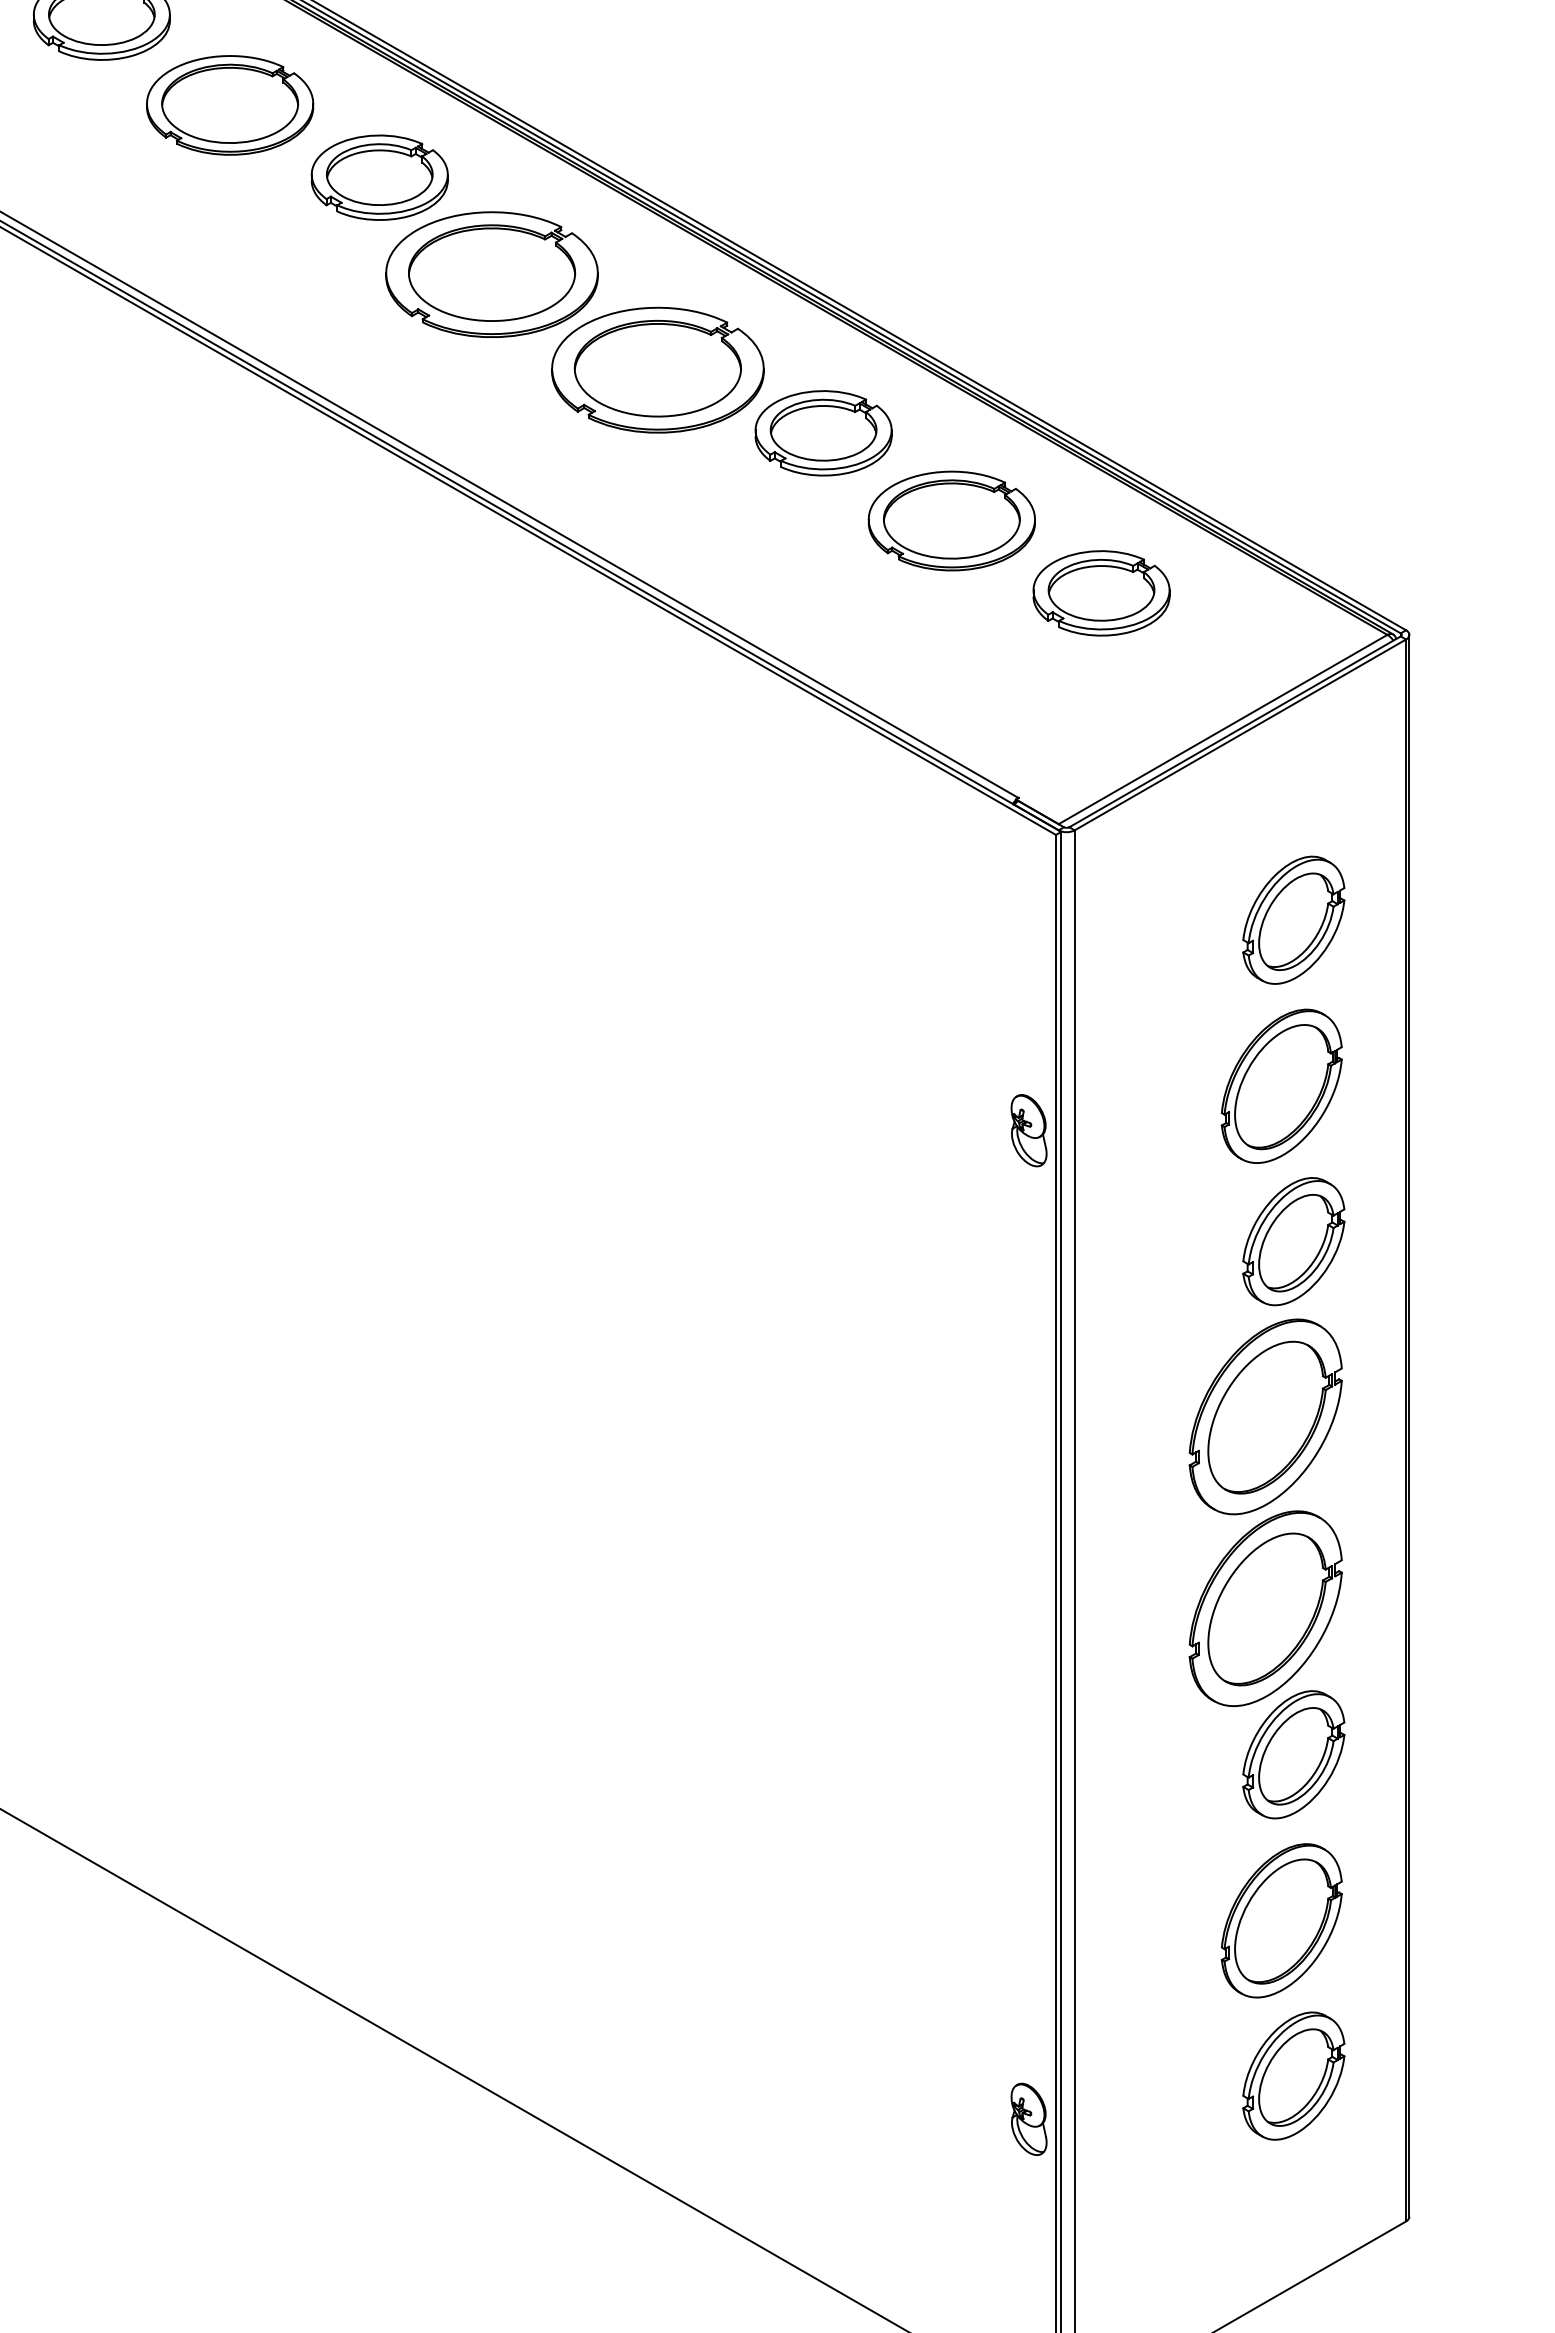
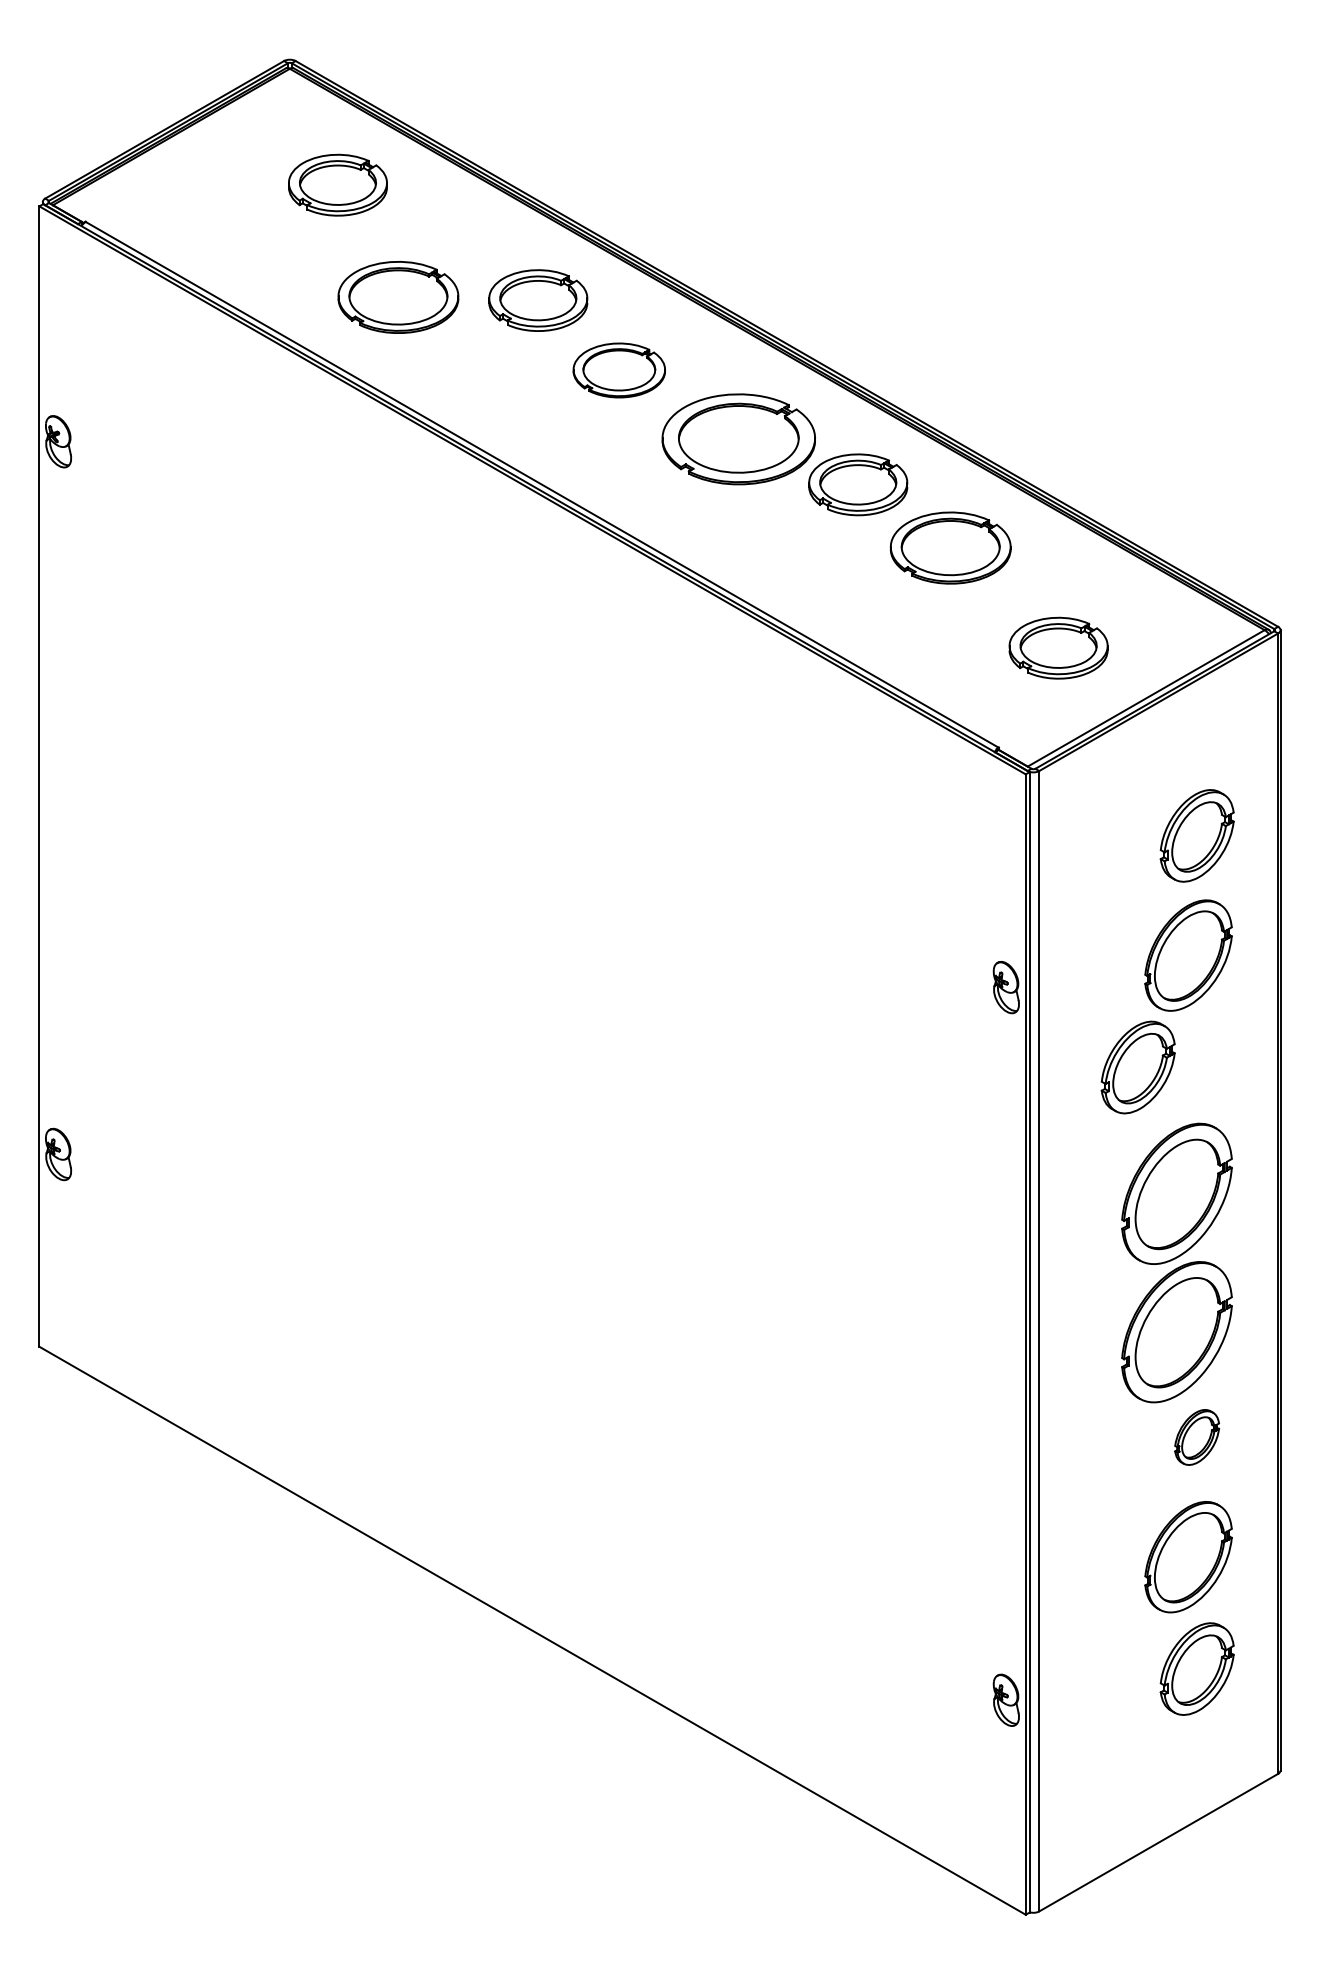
part: (230, 105) -> (398, 297), moved
part: (492, 274) -> (619, 370), size x0.6
part: (1101, 592) -> (1058, 647), moved
part: (1292, 1241) -> (1137, 1067), moved
part: (1292, 1754) -> (1196, 1437), size x0.6

